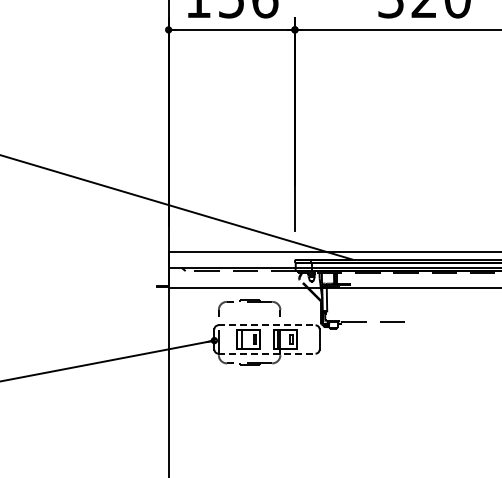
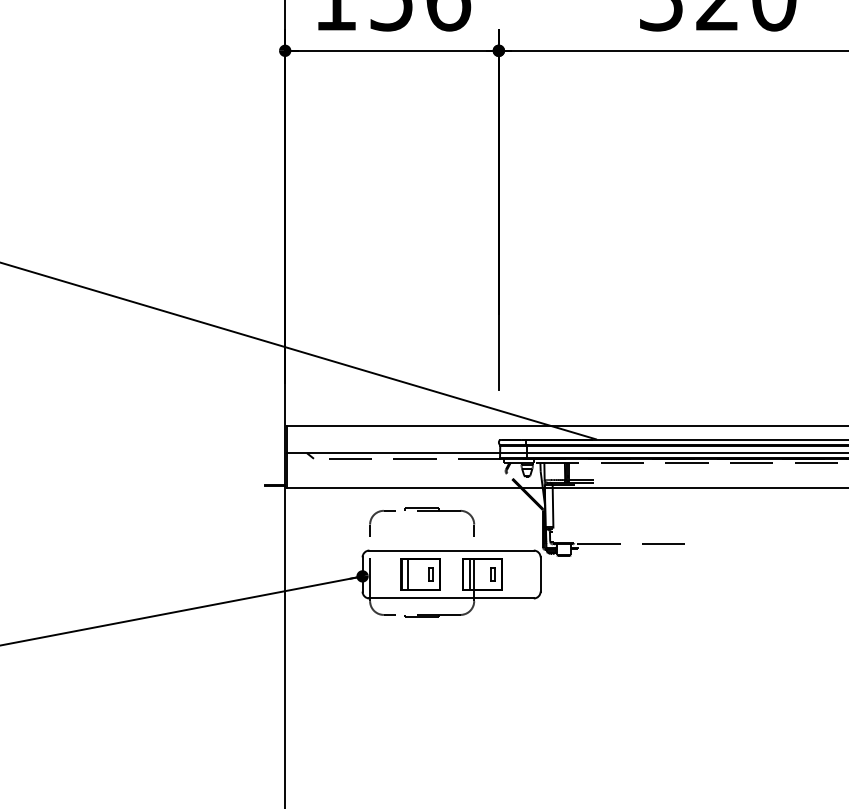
line: (267, 325) -> (452, 550), dashed -> solid
line: (267, 353) -> (452, 598), dashed -> solid

